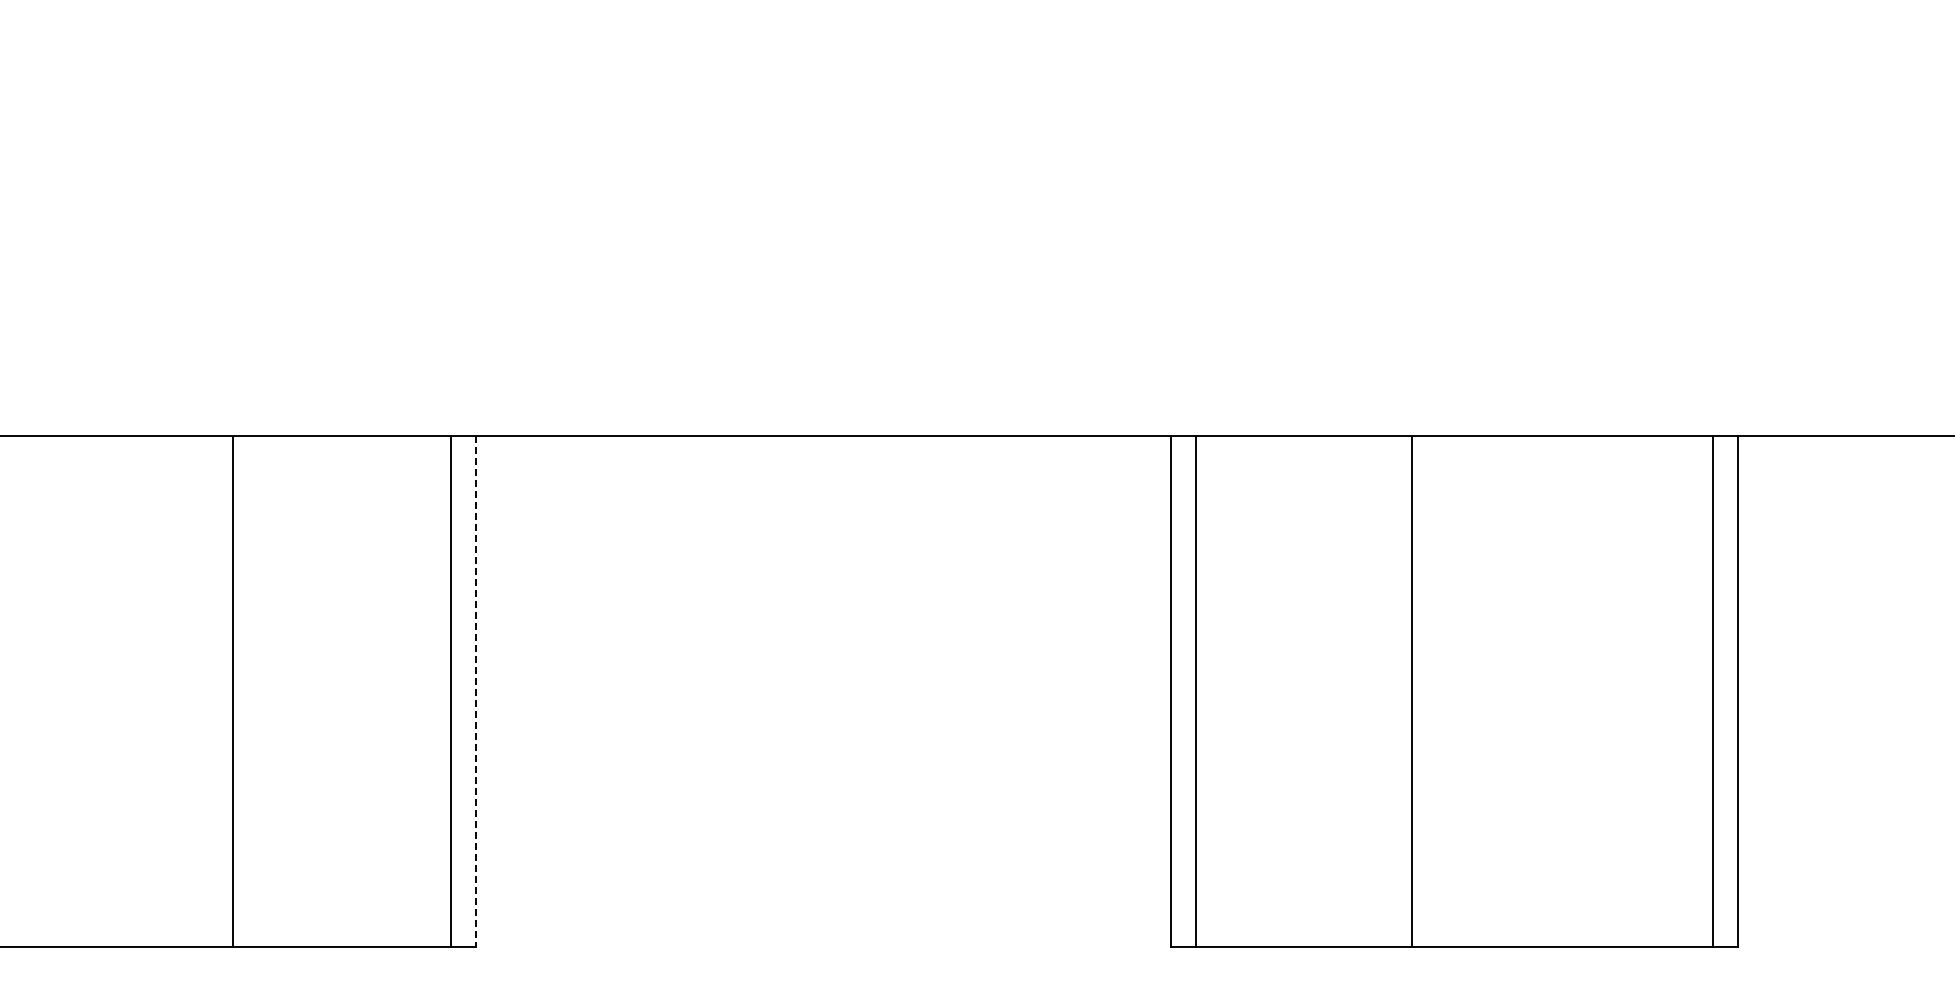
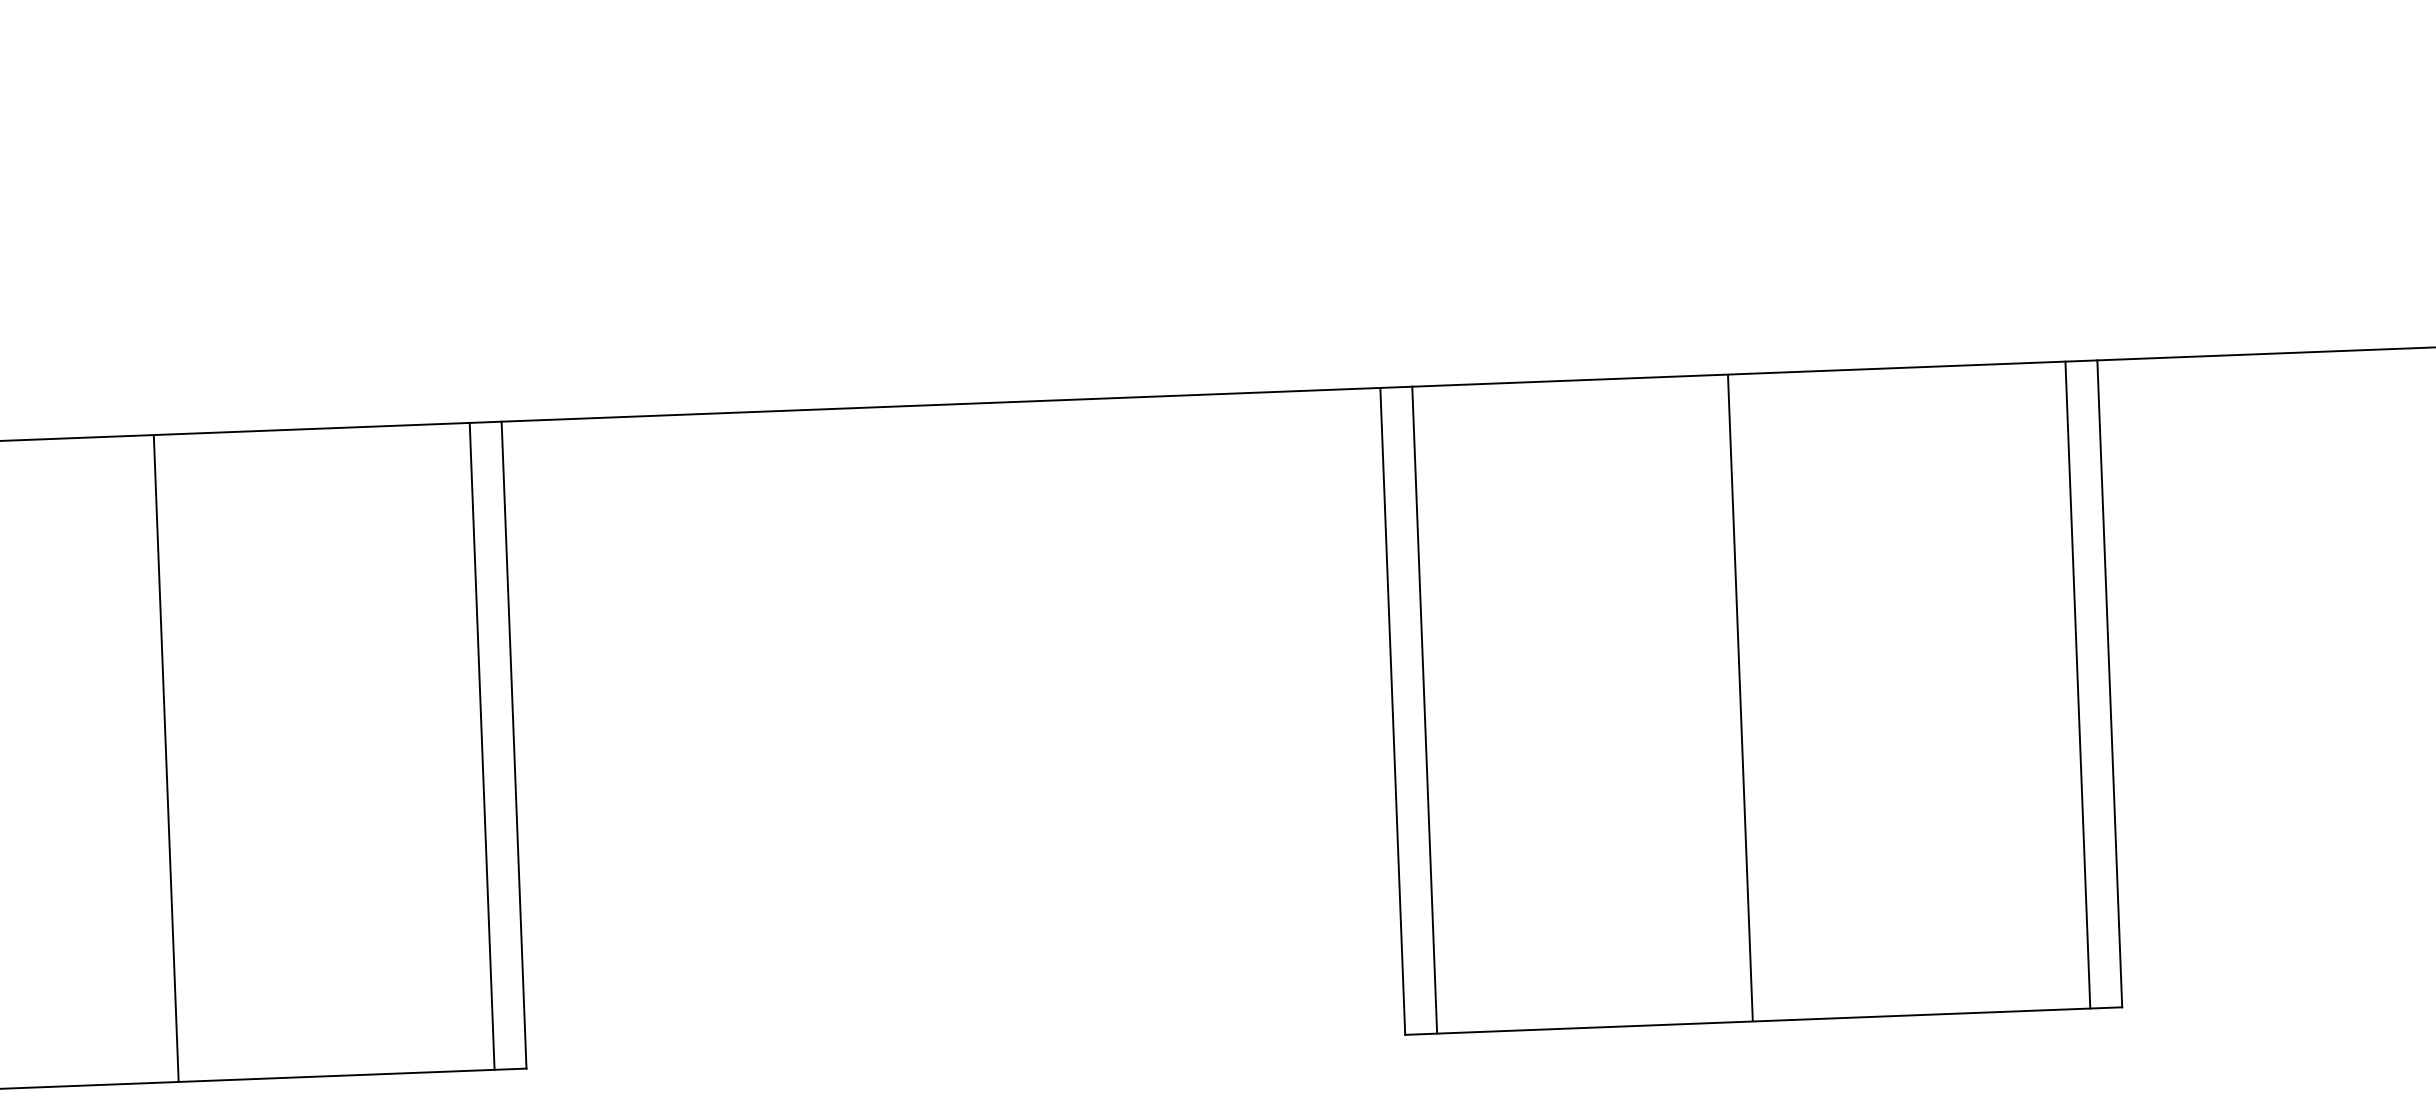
line: (233, 691) -> (166, 758), moved
line: (476, 691) -> (514, 744), dashed -> solid
line: (1411, 691) -> (1739, 697), moved

